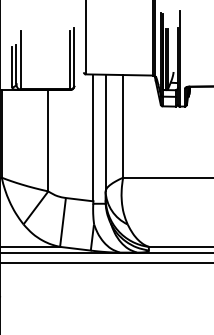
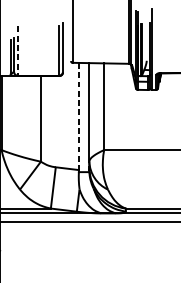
line: (20, 60) -> (17, 51), solid -> dashed
line: (93, 138) -> (79, 117), solid -> dashed

